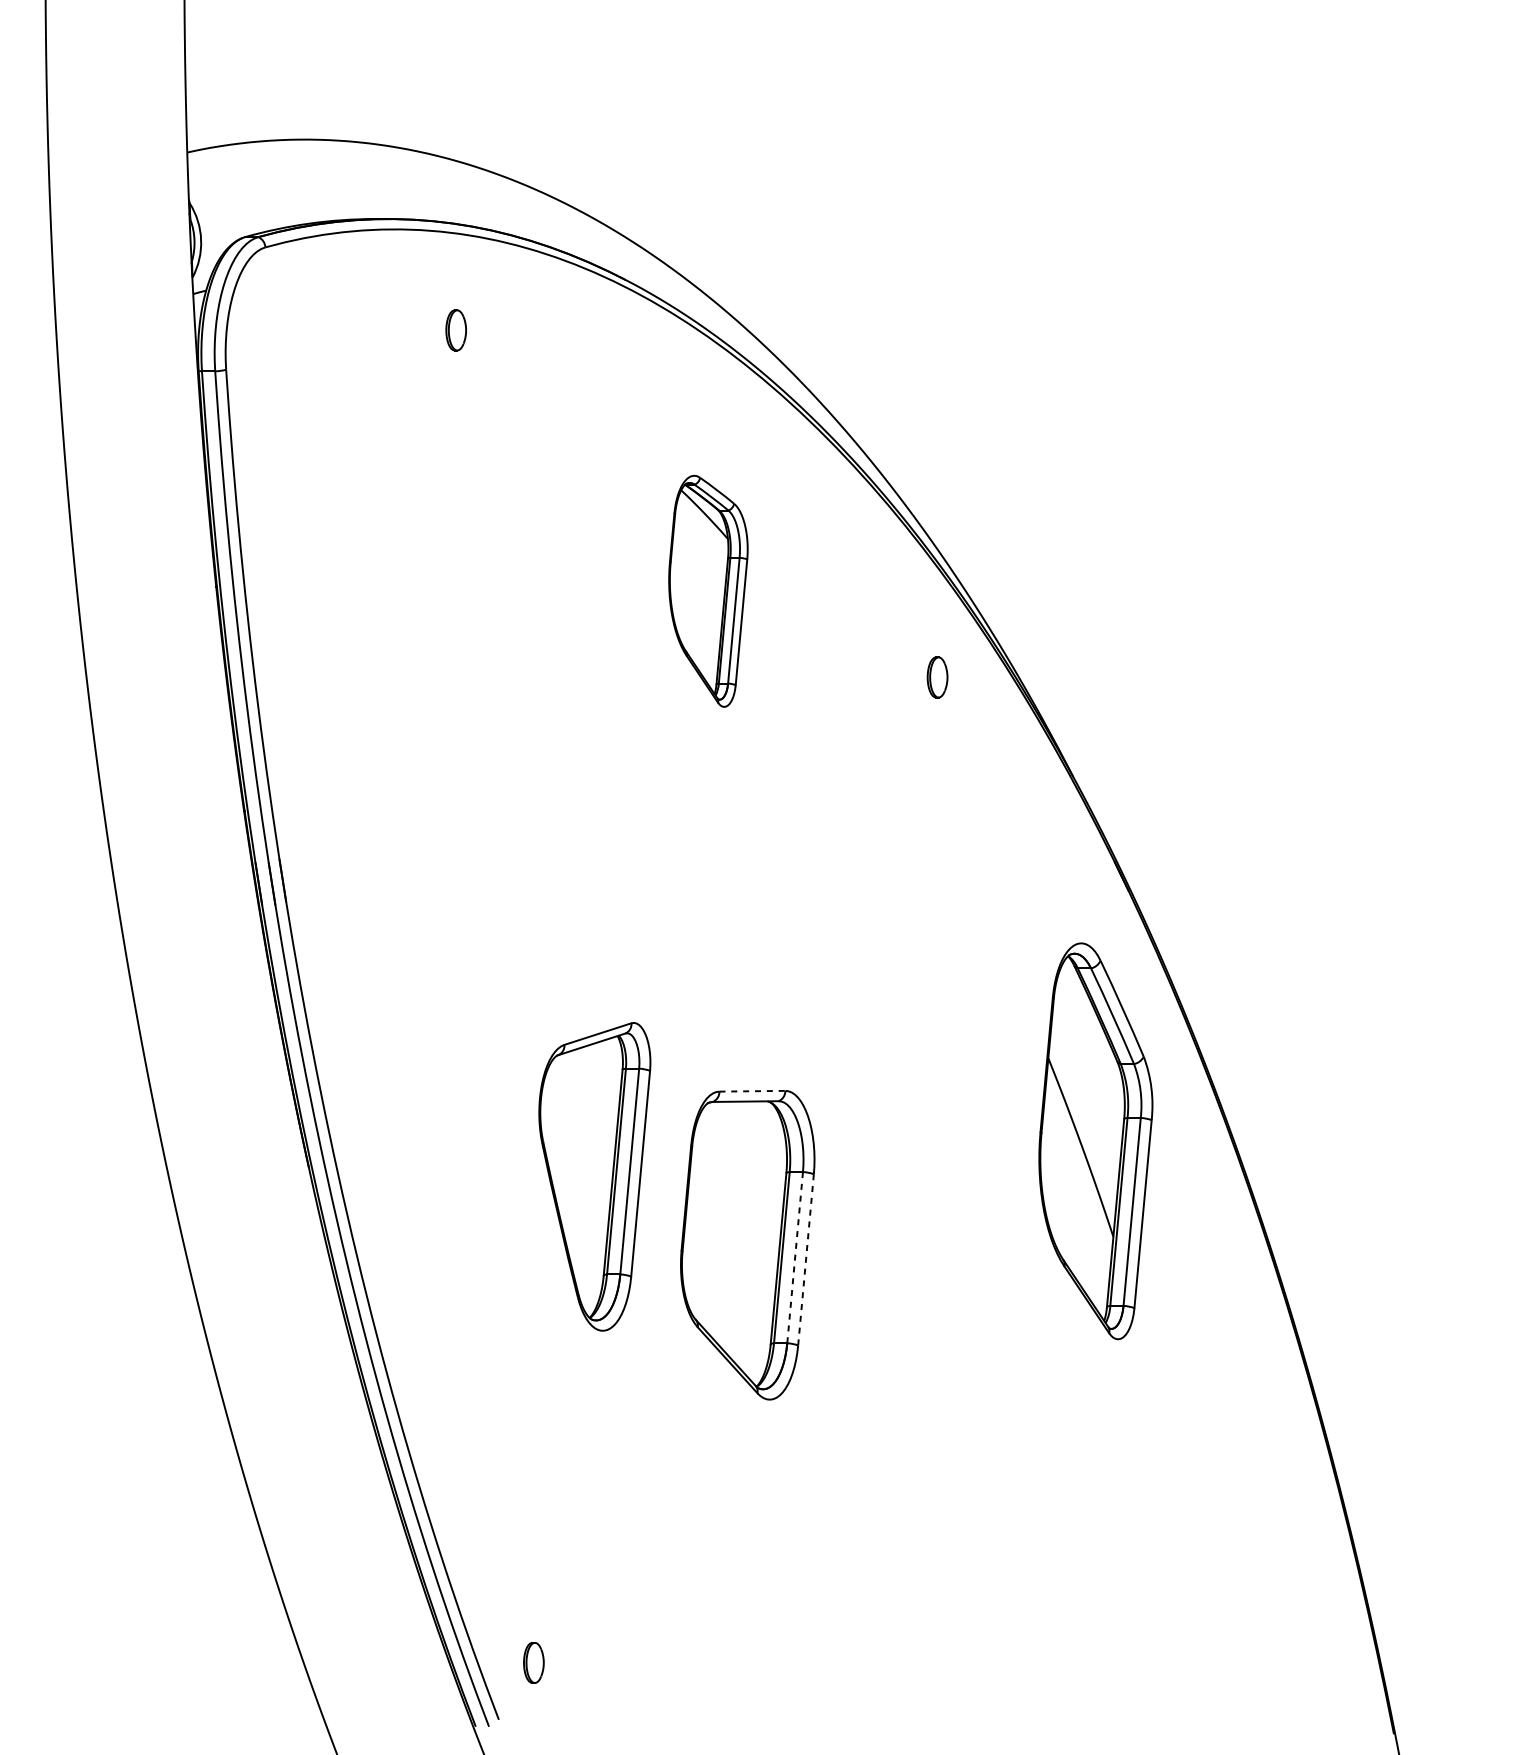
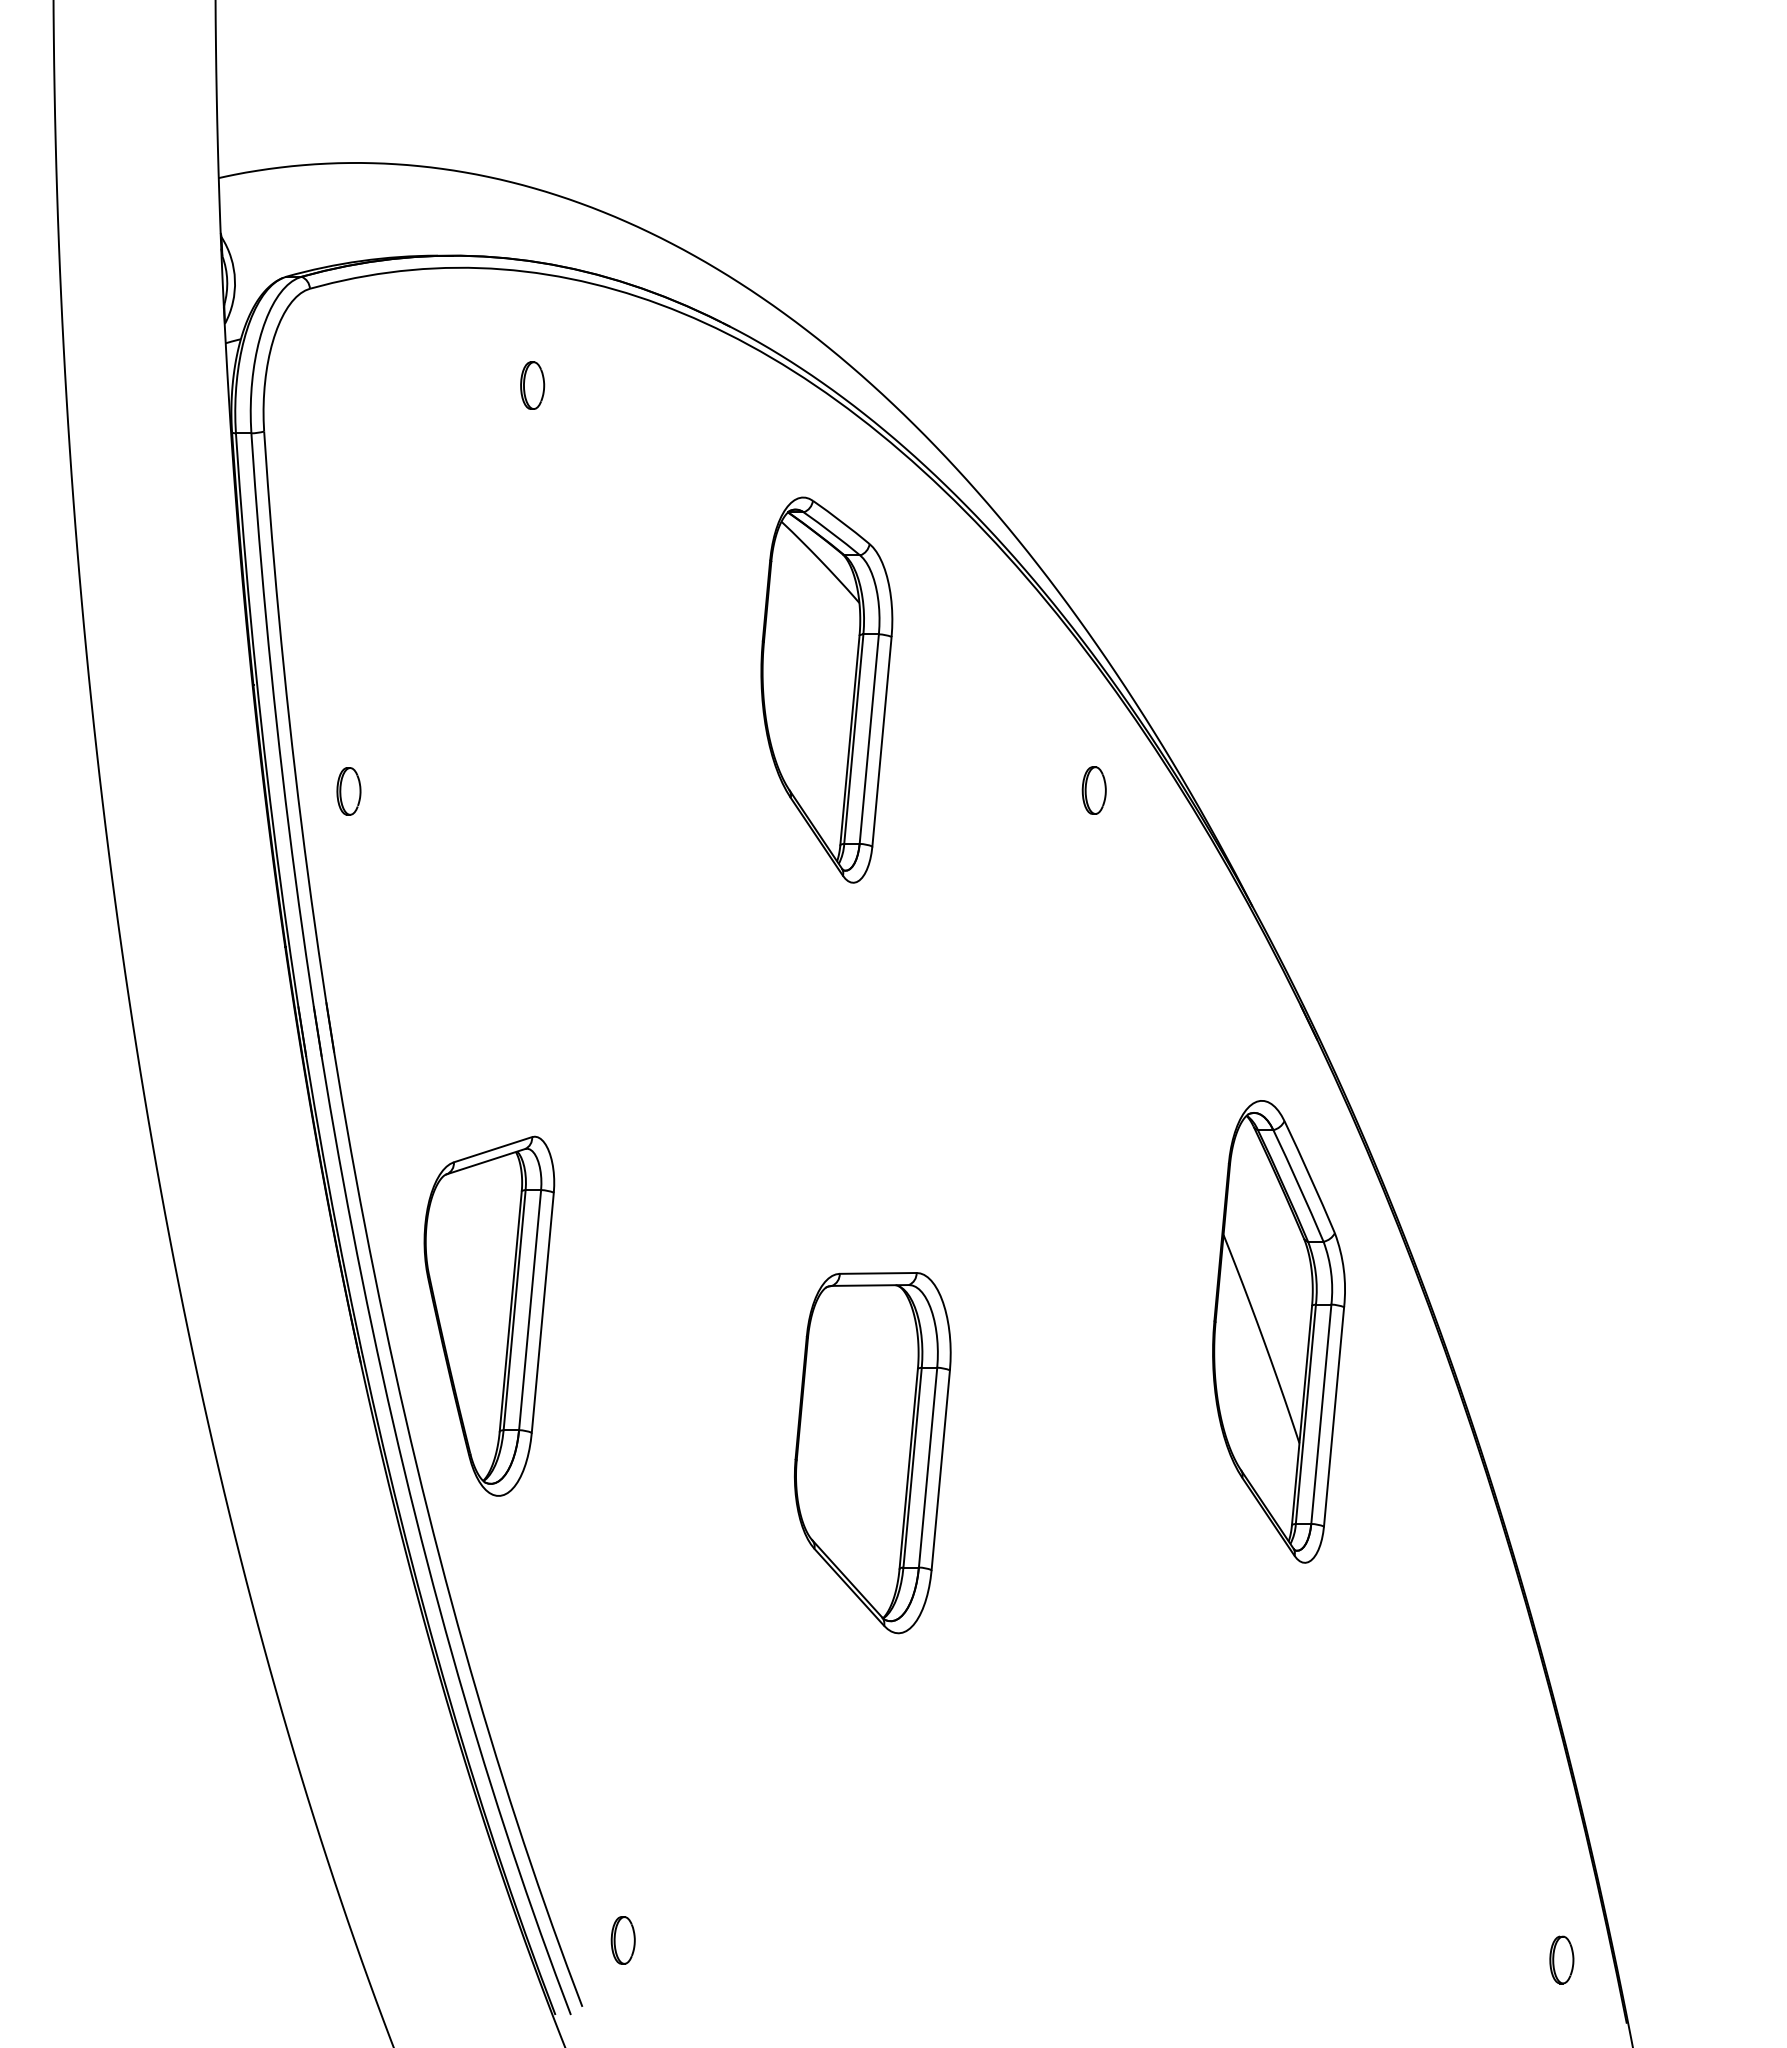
part: (708, 590) -> (826, 689), size x1.43
part: (298, 678) -> (348, 791), added
line: (752, 1091) -> (878, 1273), dashed -> solid
part: (594, 1176) -> (489, 1315), moved
line: (795, 1258) -> (928, 1468), dashed -> solid
line: (805, 1260) -> (940, 1470), dashed -> solid
part: (1337, 1679) -> (1561, 1959), added

